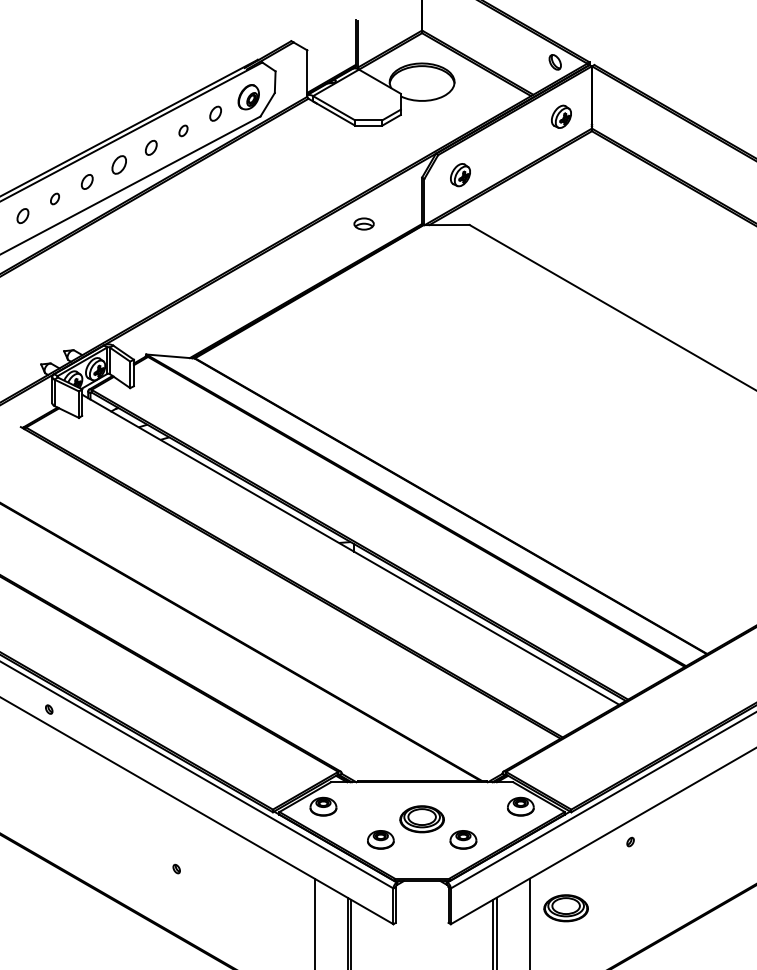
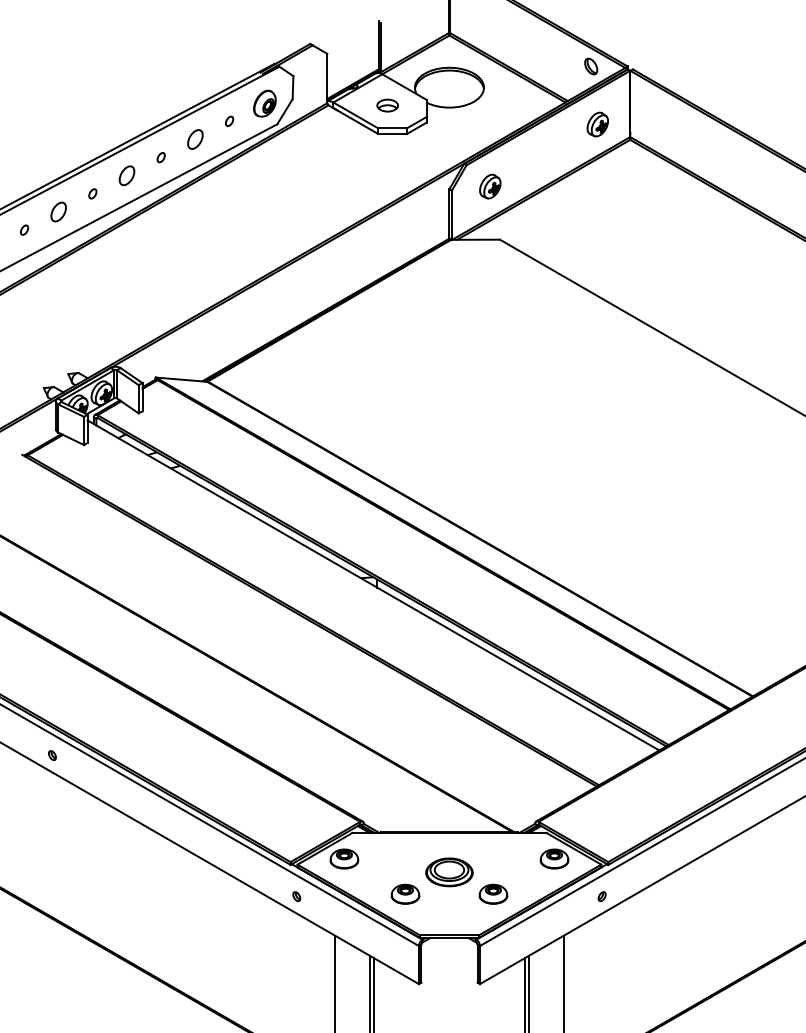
part: (215, 113) -> (229, 121), size x0.62
part: (183, 130) -> (195, 139), size x1.67
part: (151, 147) -> (161, 157), size x0.62
part: (86, 181) -> (92, 193), size x0.62
part: (54, 198) -> (58, 211), size x1.67
part: (22, 215) -> (24, 229), size x0.62
part: (363, 223) -> (387, 105), moved
part: (630, 841) -> (602, 896), moved
part: (176, 868) -> (296, 896), moved
part: (565, 908) -> (602, 967), removed

